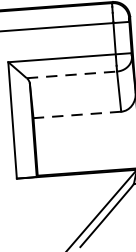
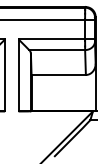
line: (72, 75) -> (57, 50), dashed -> solid
line: (76, 114) -> (58, 74), dashed -> solid

